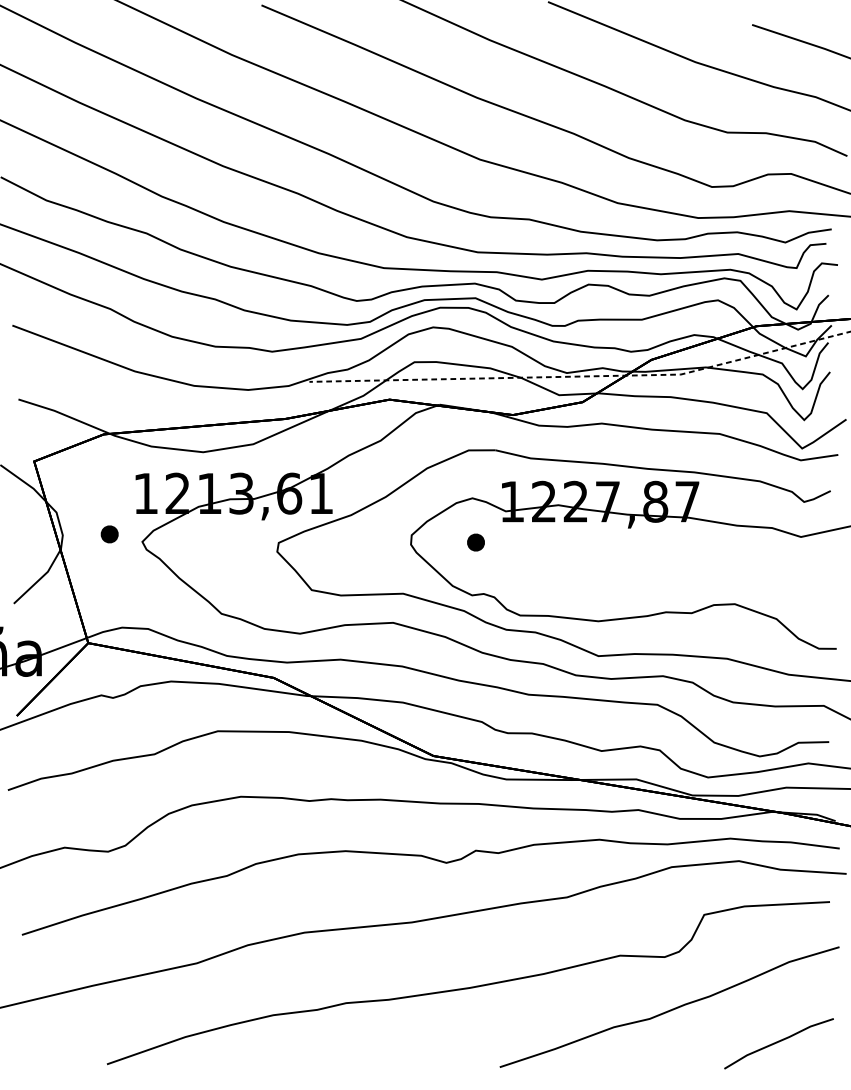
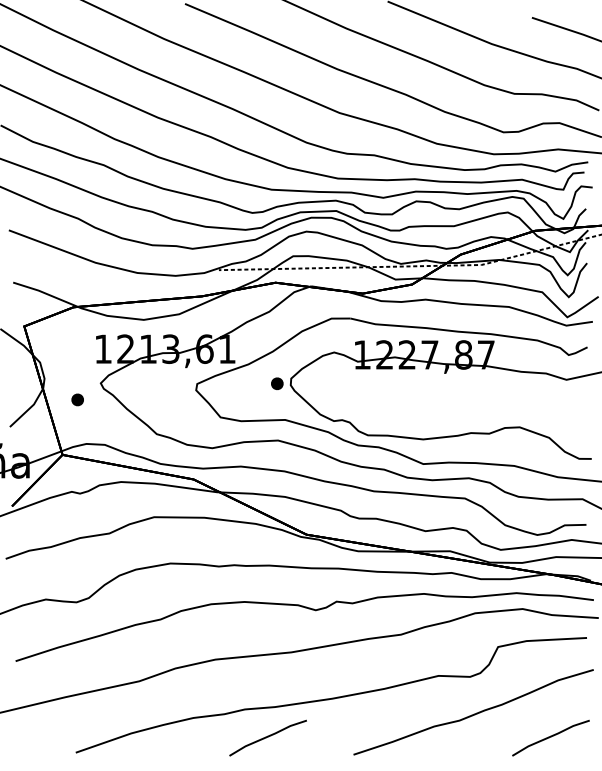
part: (109, 534) -> (77, 399), moved
part: (475, 542) -> (276, 383), moved
line: (378, 1042) -> (267, 737), added

